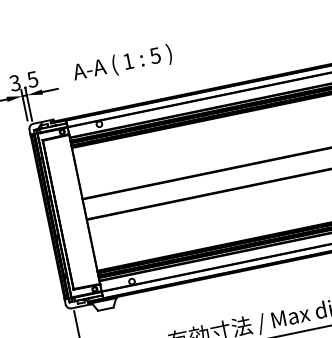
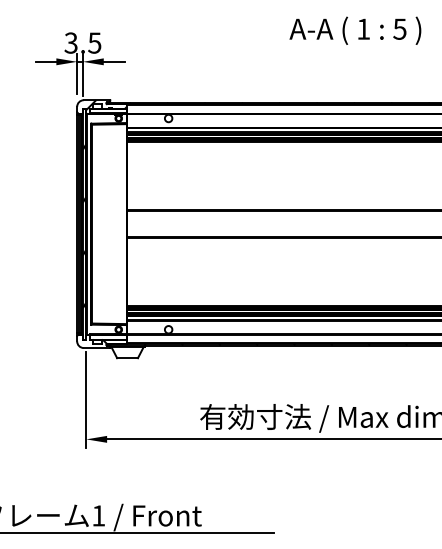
text: (122, 63) -> (355, 30), moved

